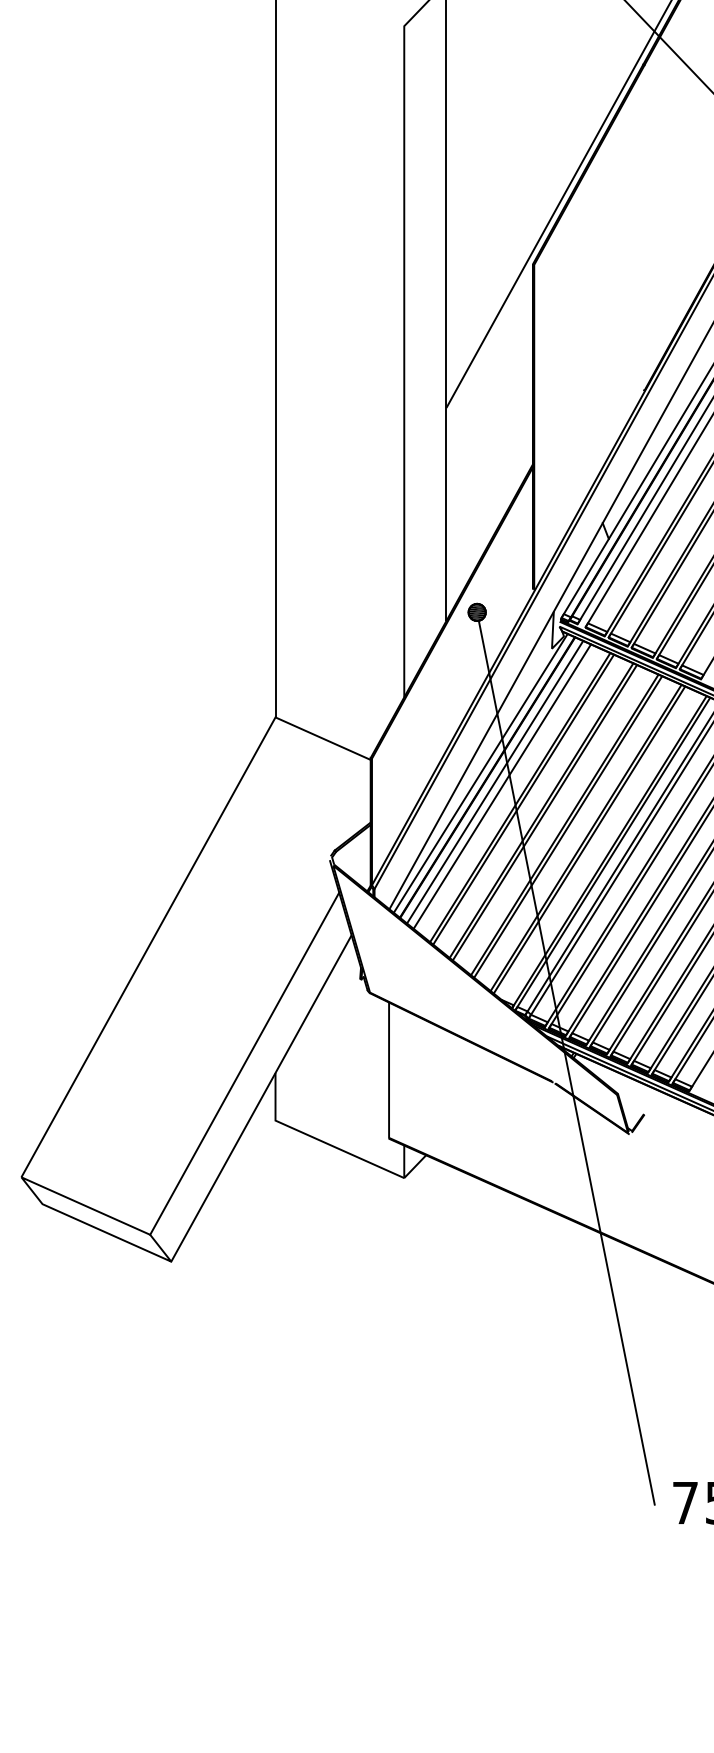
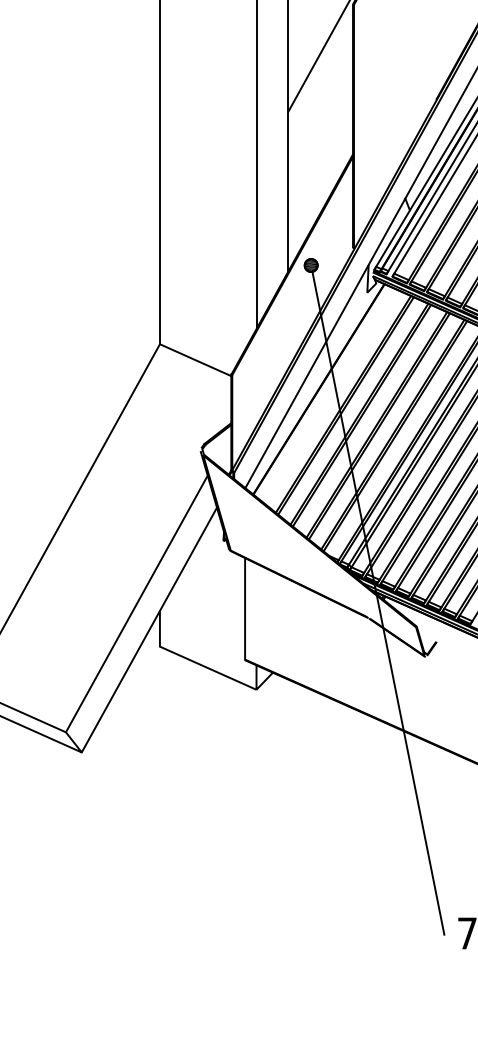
line: (480, 773) -> (313, 386), removed
line: (495, 781) -> (324, 392), removed
line: (501, 786) -> (329, 396), removed

